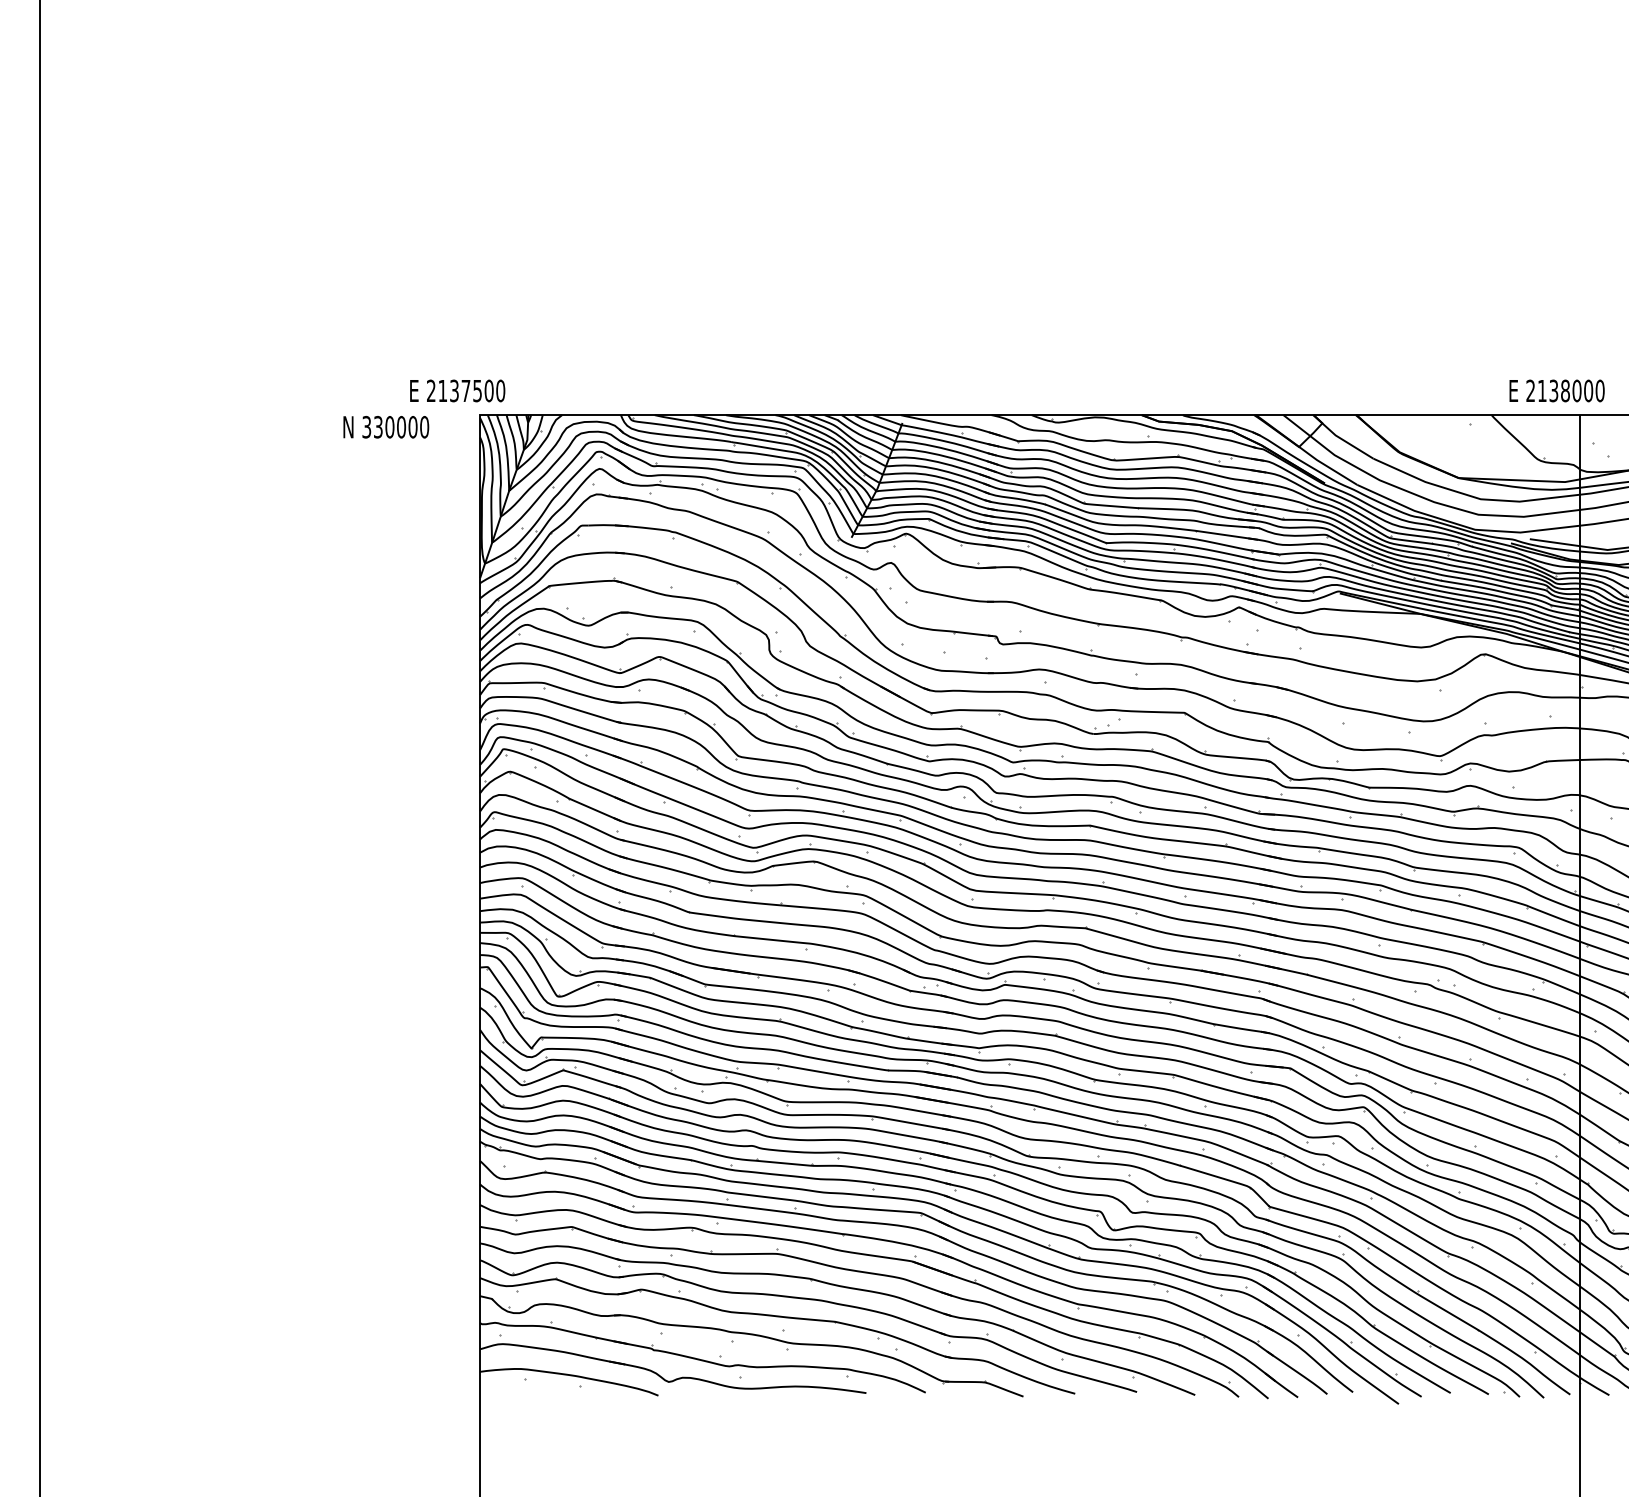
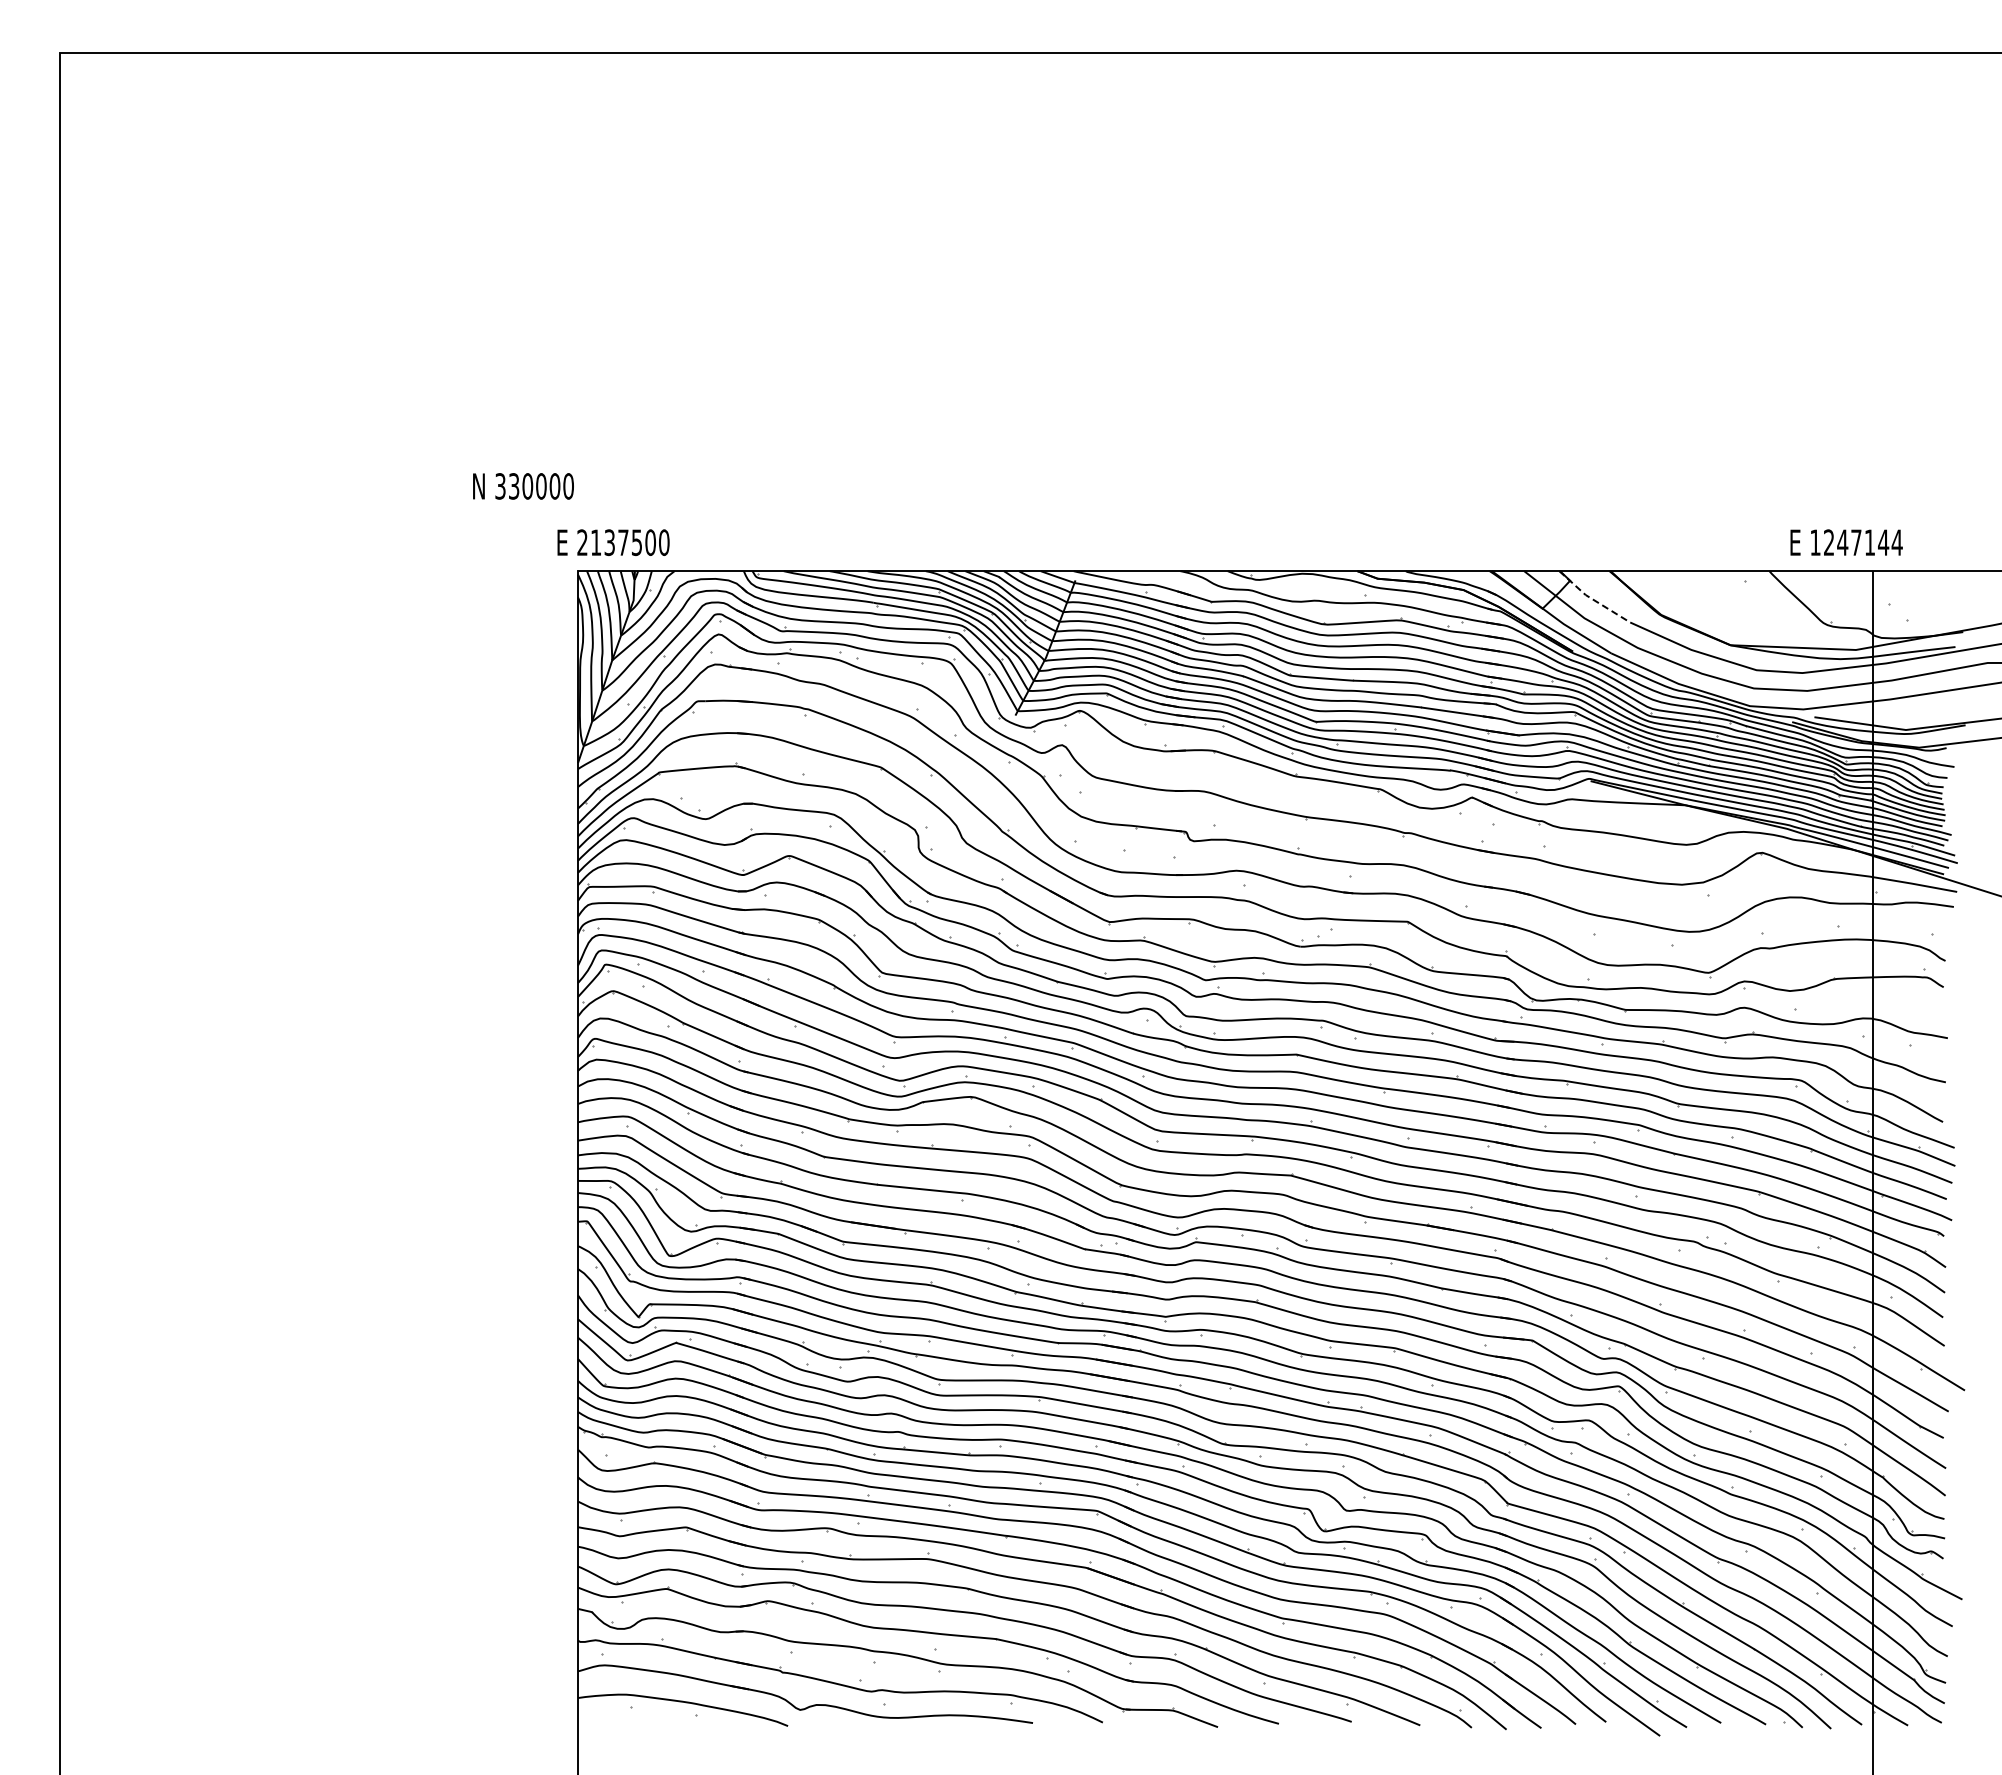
text: (457, 390) -> (613, 542), moved
text: (1565, 390) -> (1856, 542), 2138000 -> 1247144
text: (386, 427) -> (523, 486), moved
line: (1341, 439) -> (1592, 599), solid -> dashed

